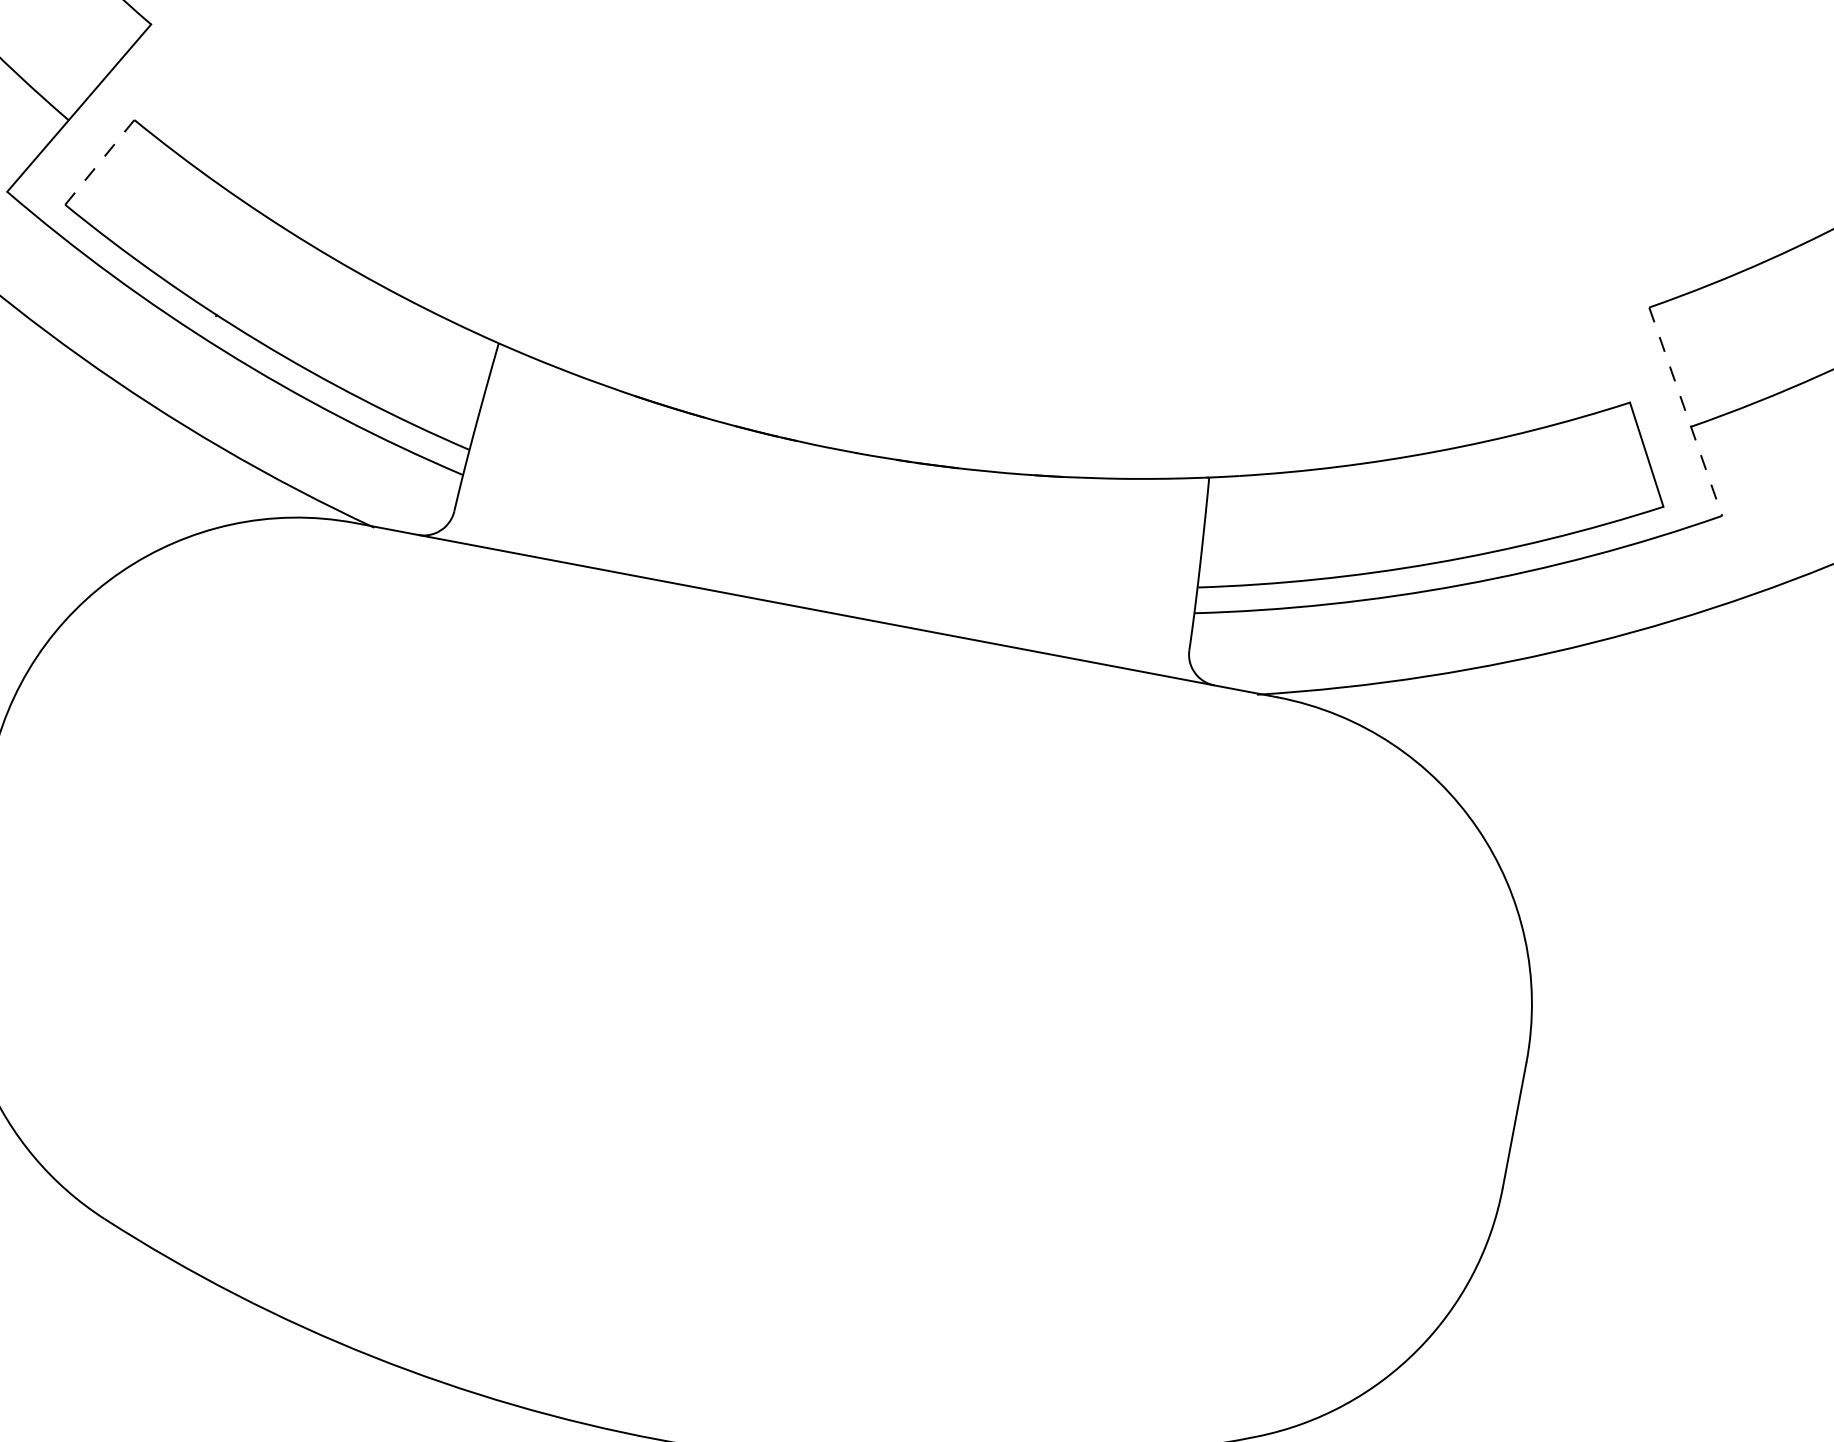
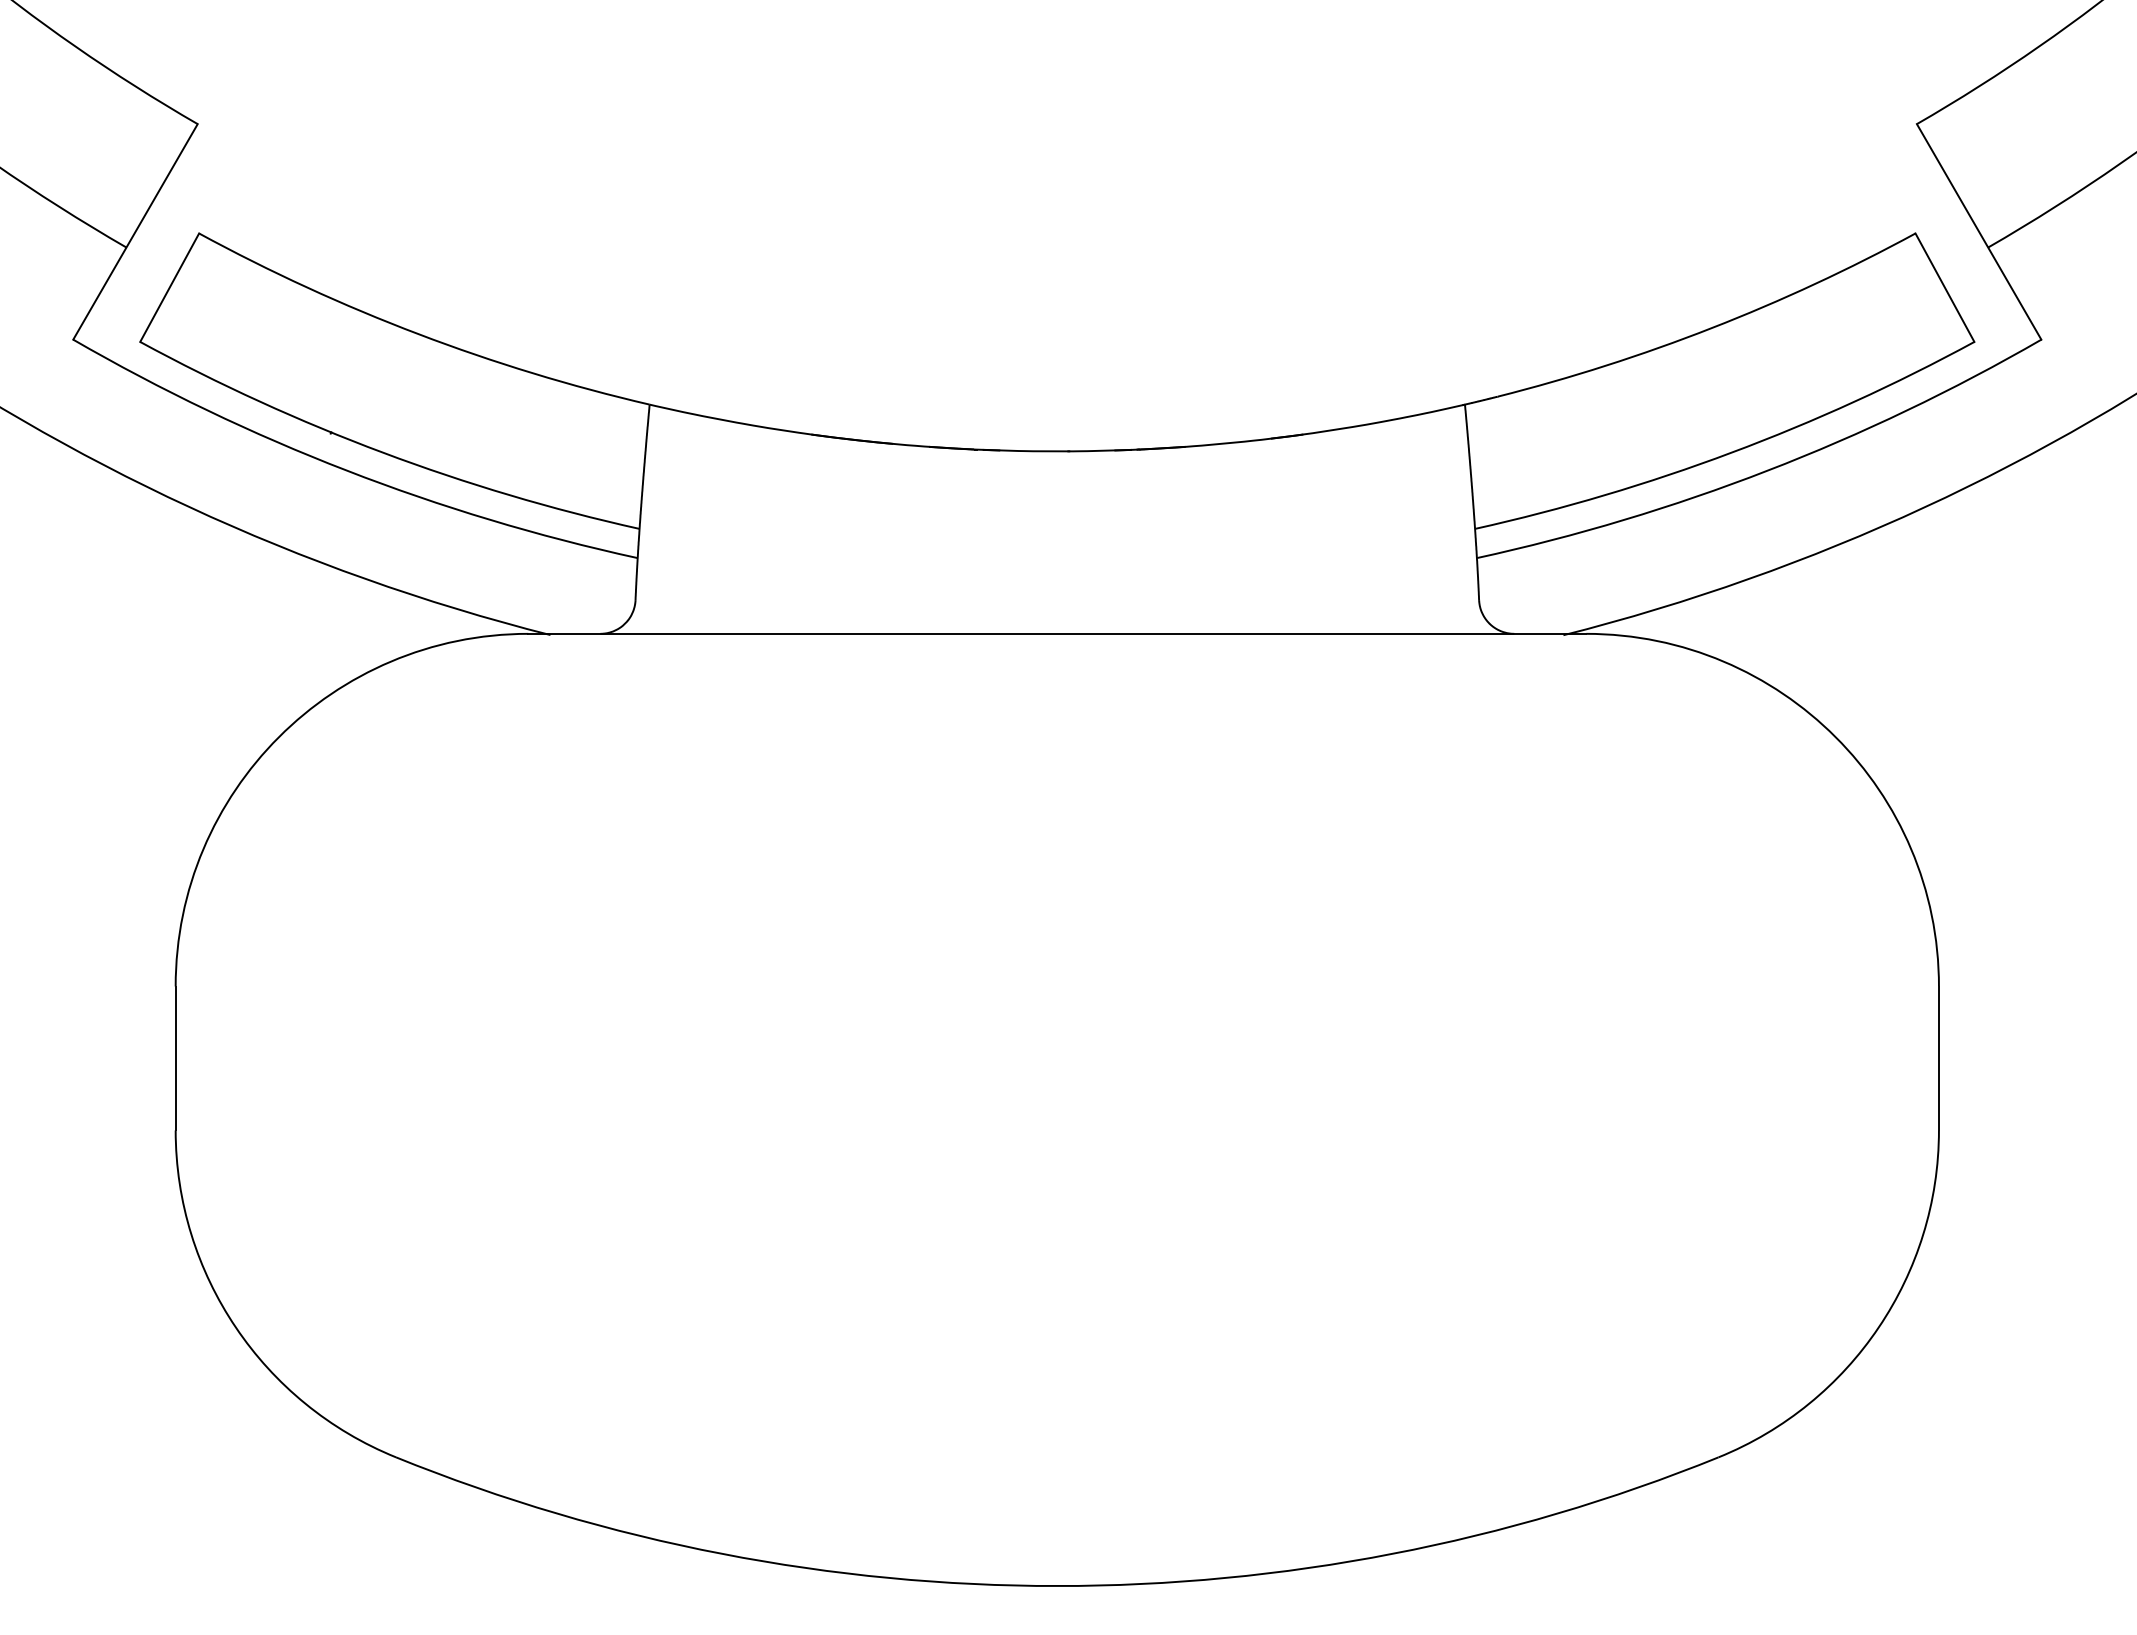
line: (99, 162) -> (169, 287), dashed -> solid
line: (1685, 412) -> (1979, 232), dashed -> solid

